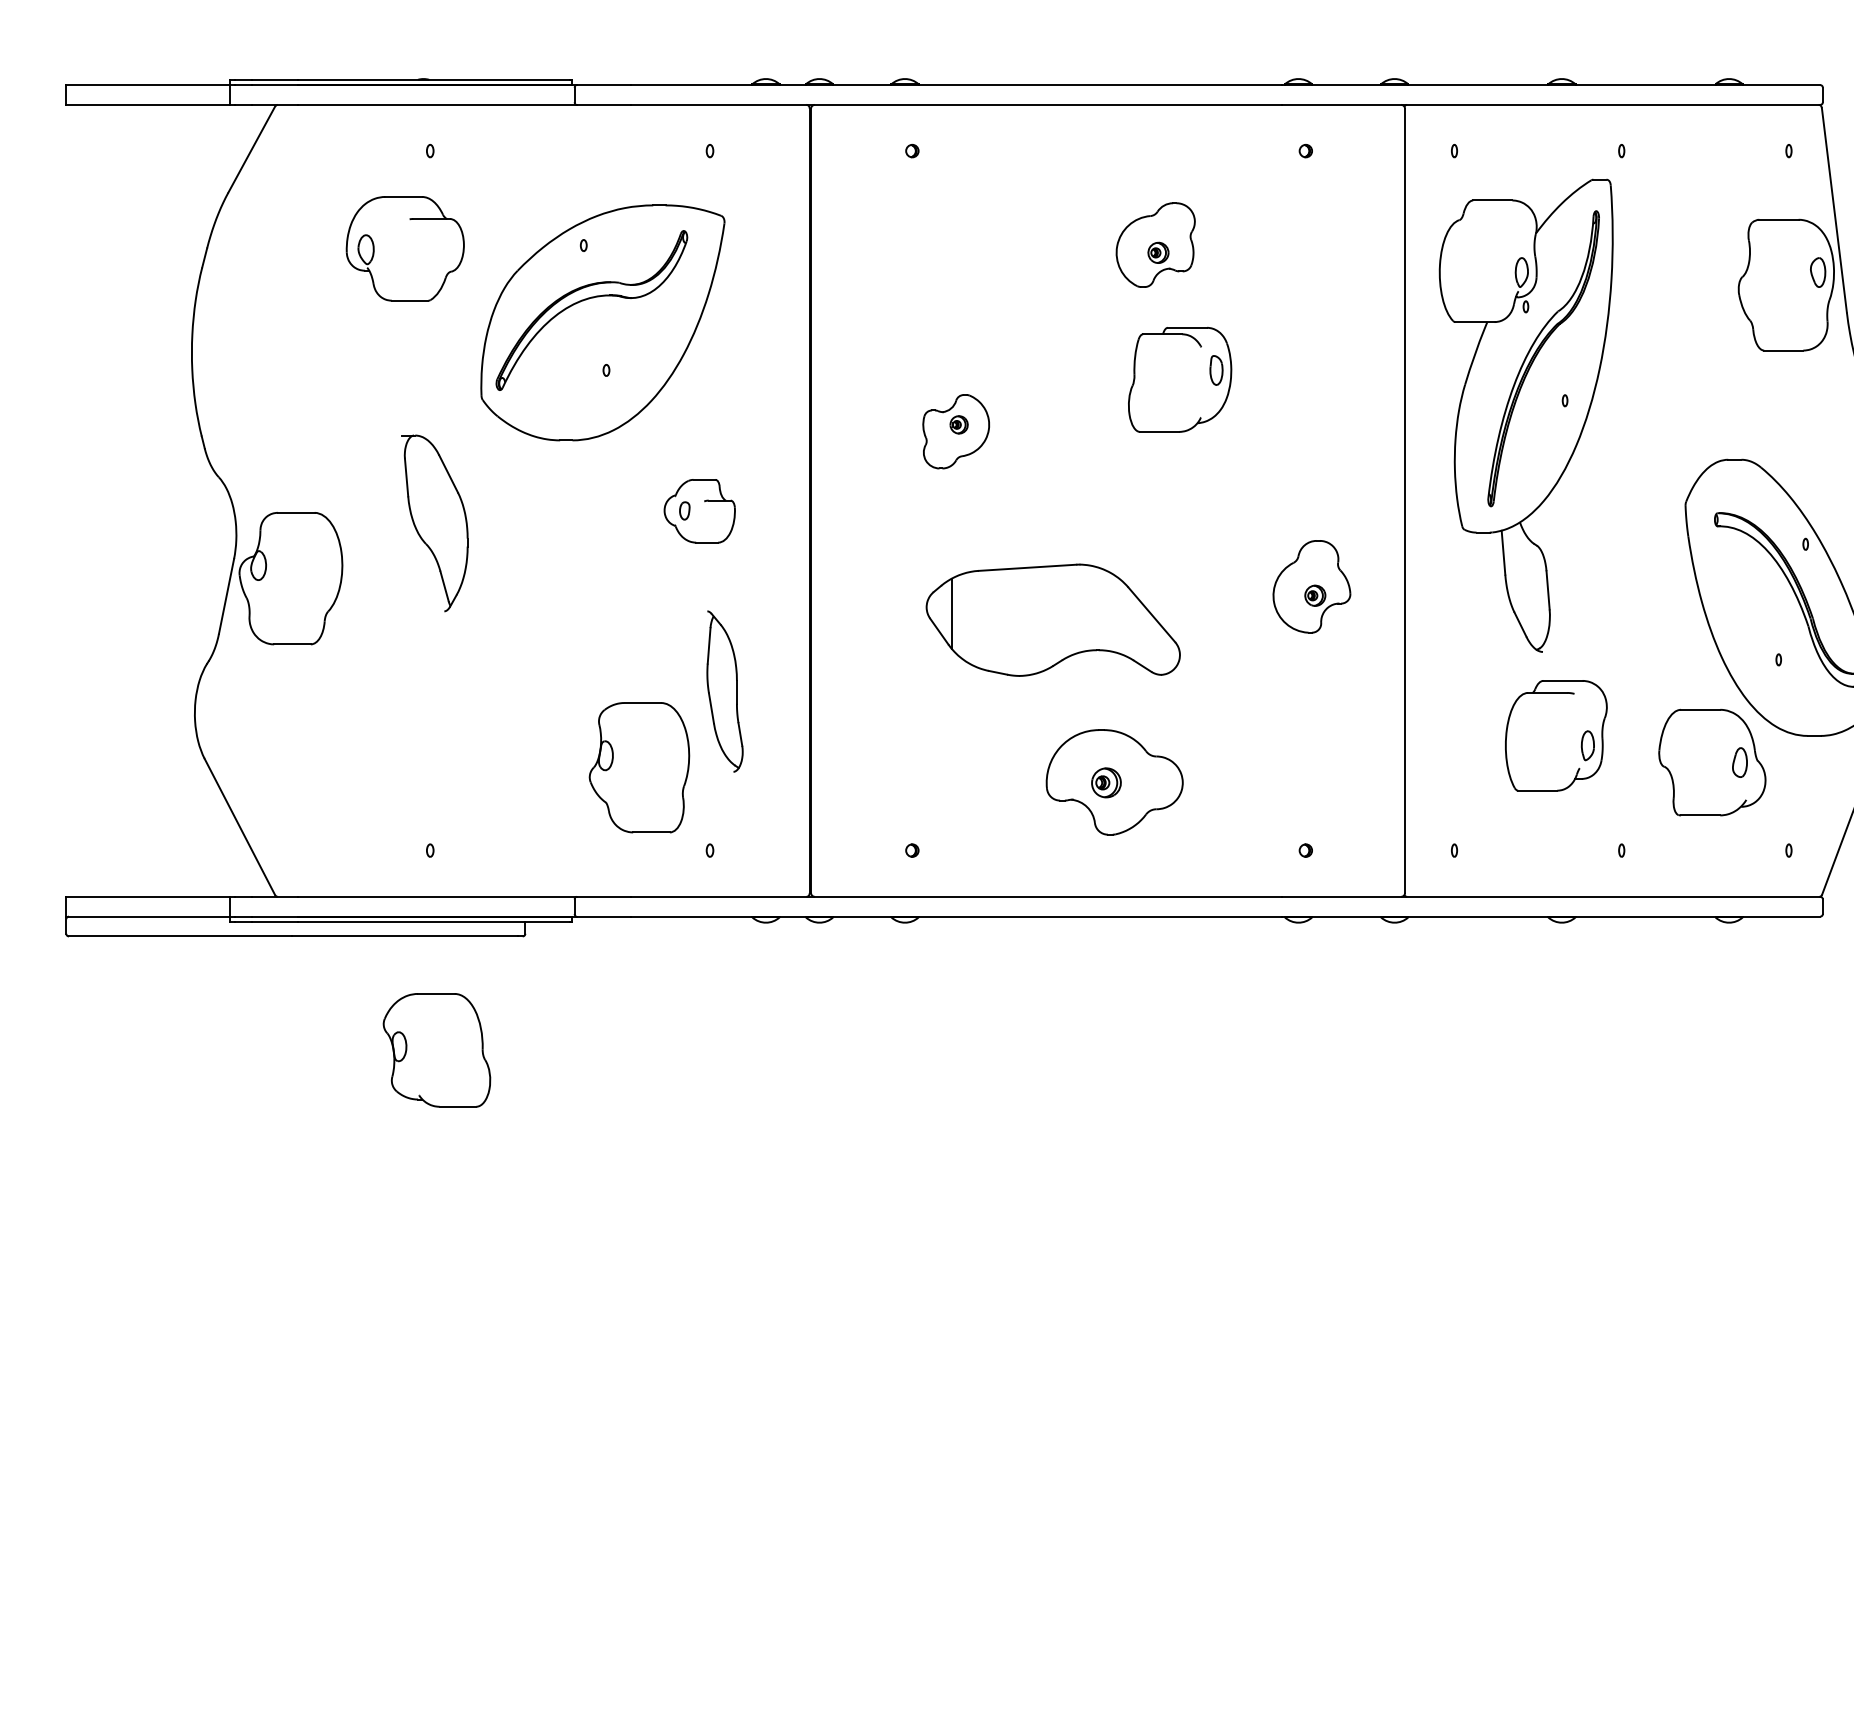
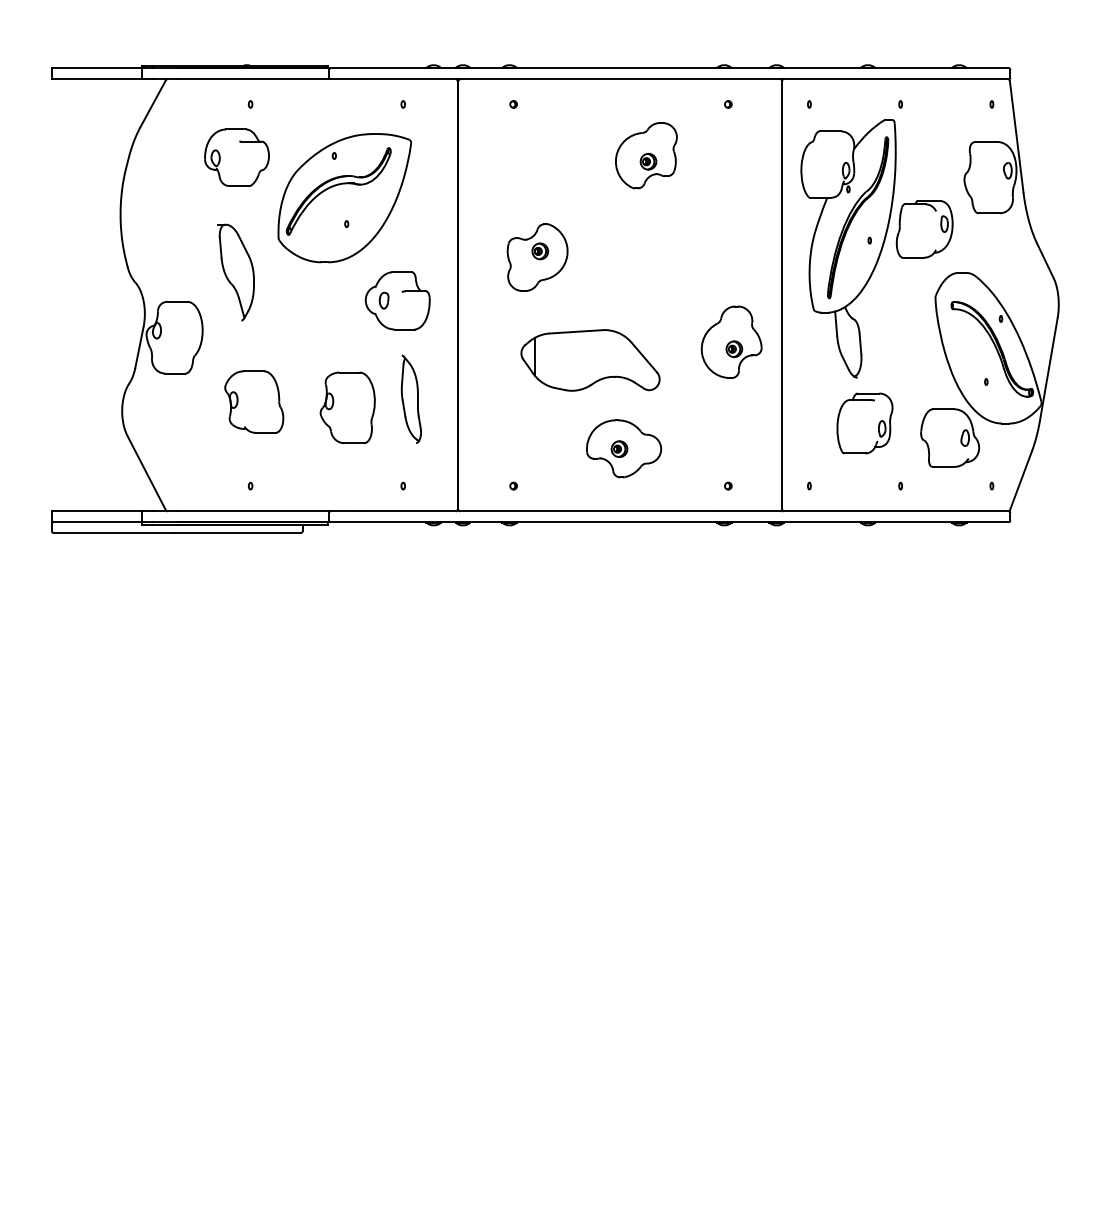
part: (1155, 244) -> (646, 155), size x1.43
part: (1179, 380) -> (924, 229), moved
part: (956, 431) -> (537, 257), size x1.67
part: (699, 510) -> (397, 300), size x1.67
part: (433, 523) -> (235, 272), moved
part: (1311, 585) -> (731, 341), size x1.43
part: (638, 766) -> (347, 407), moved
part: (437, 1049) -> (254, 401), moved

